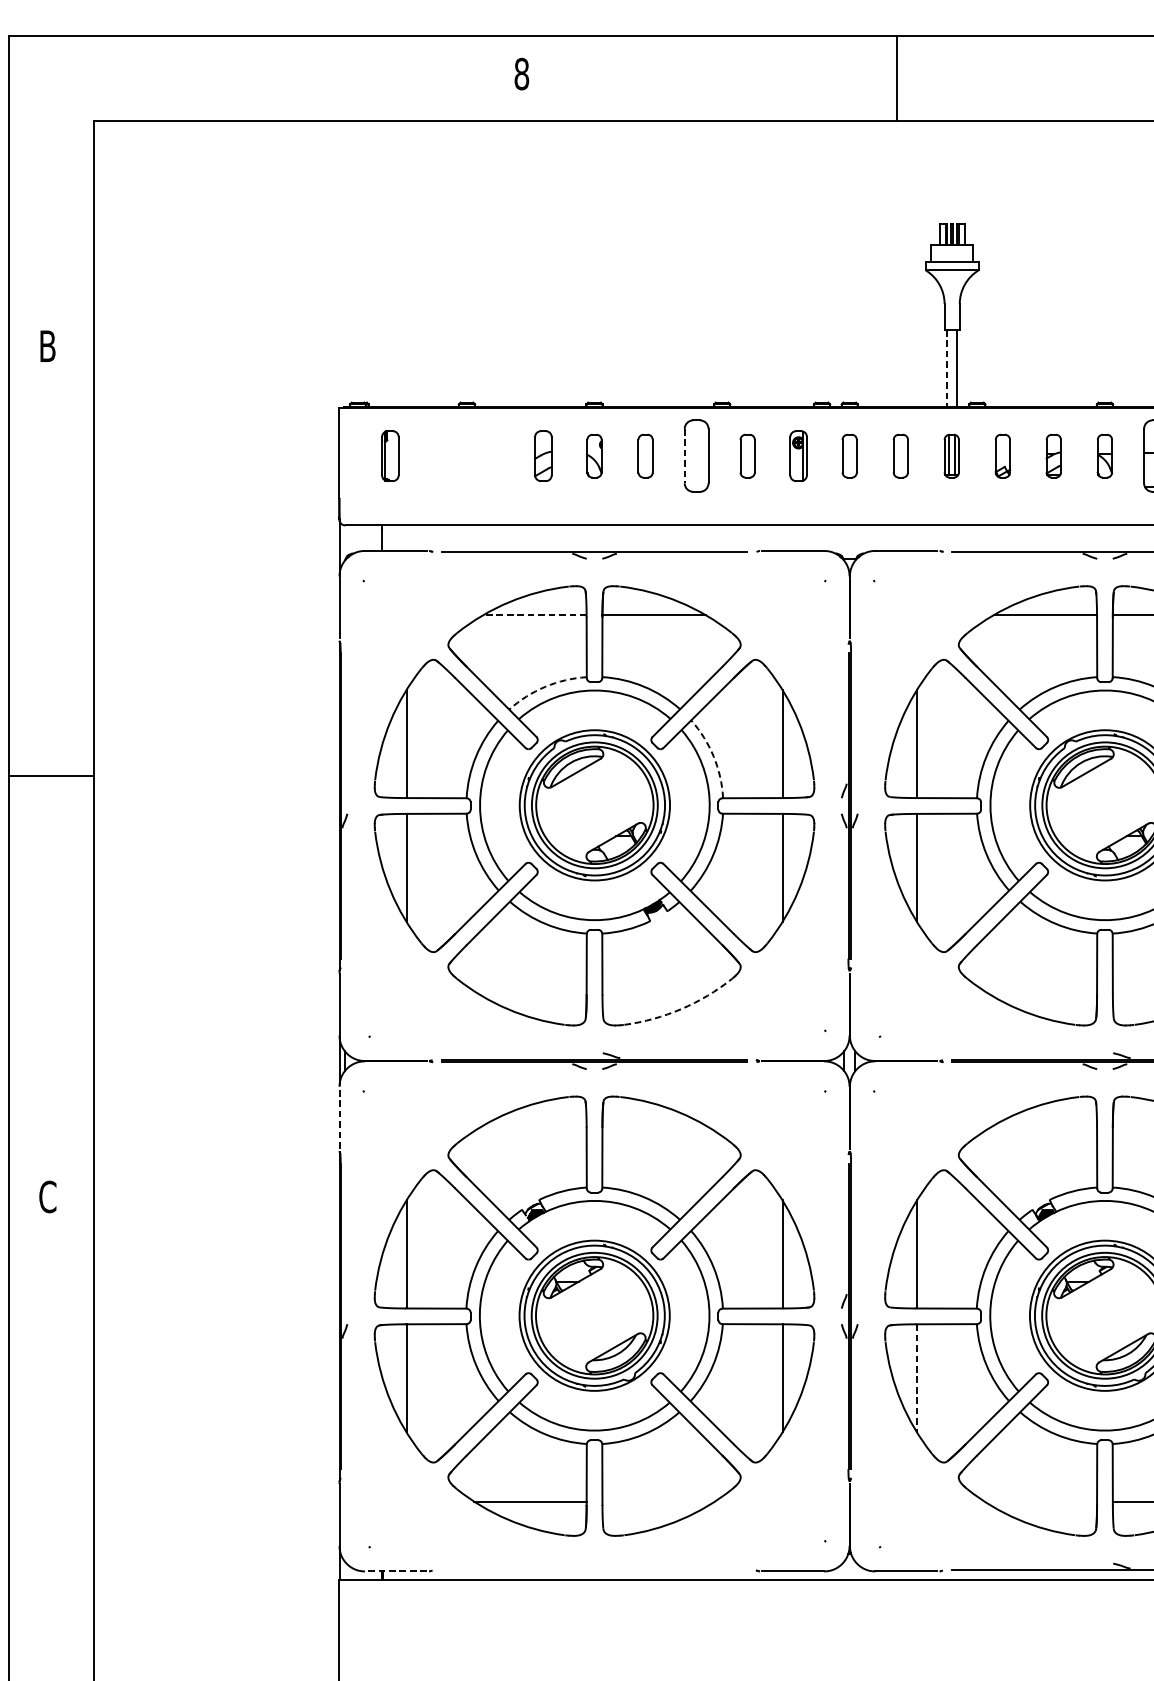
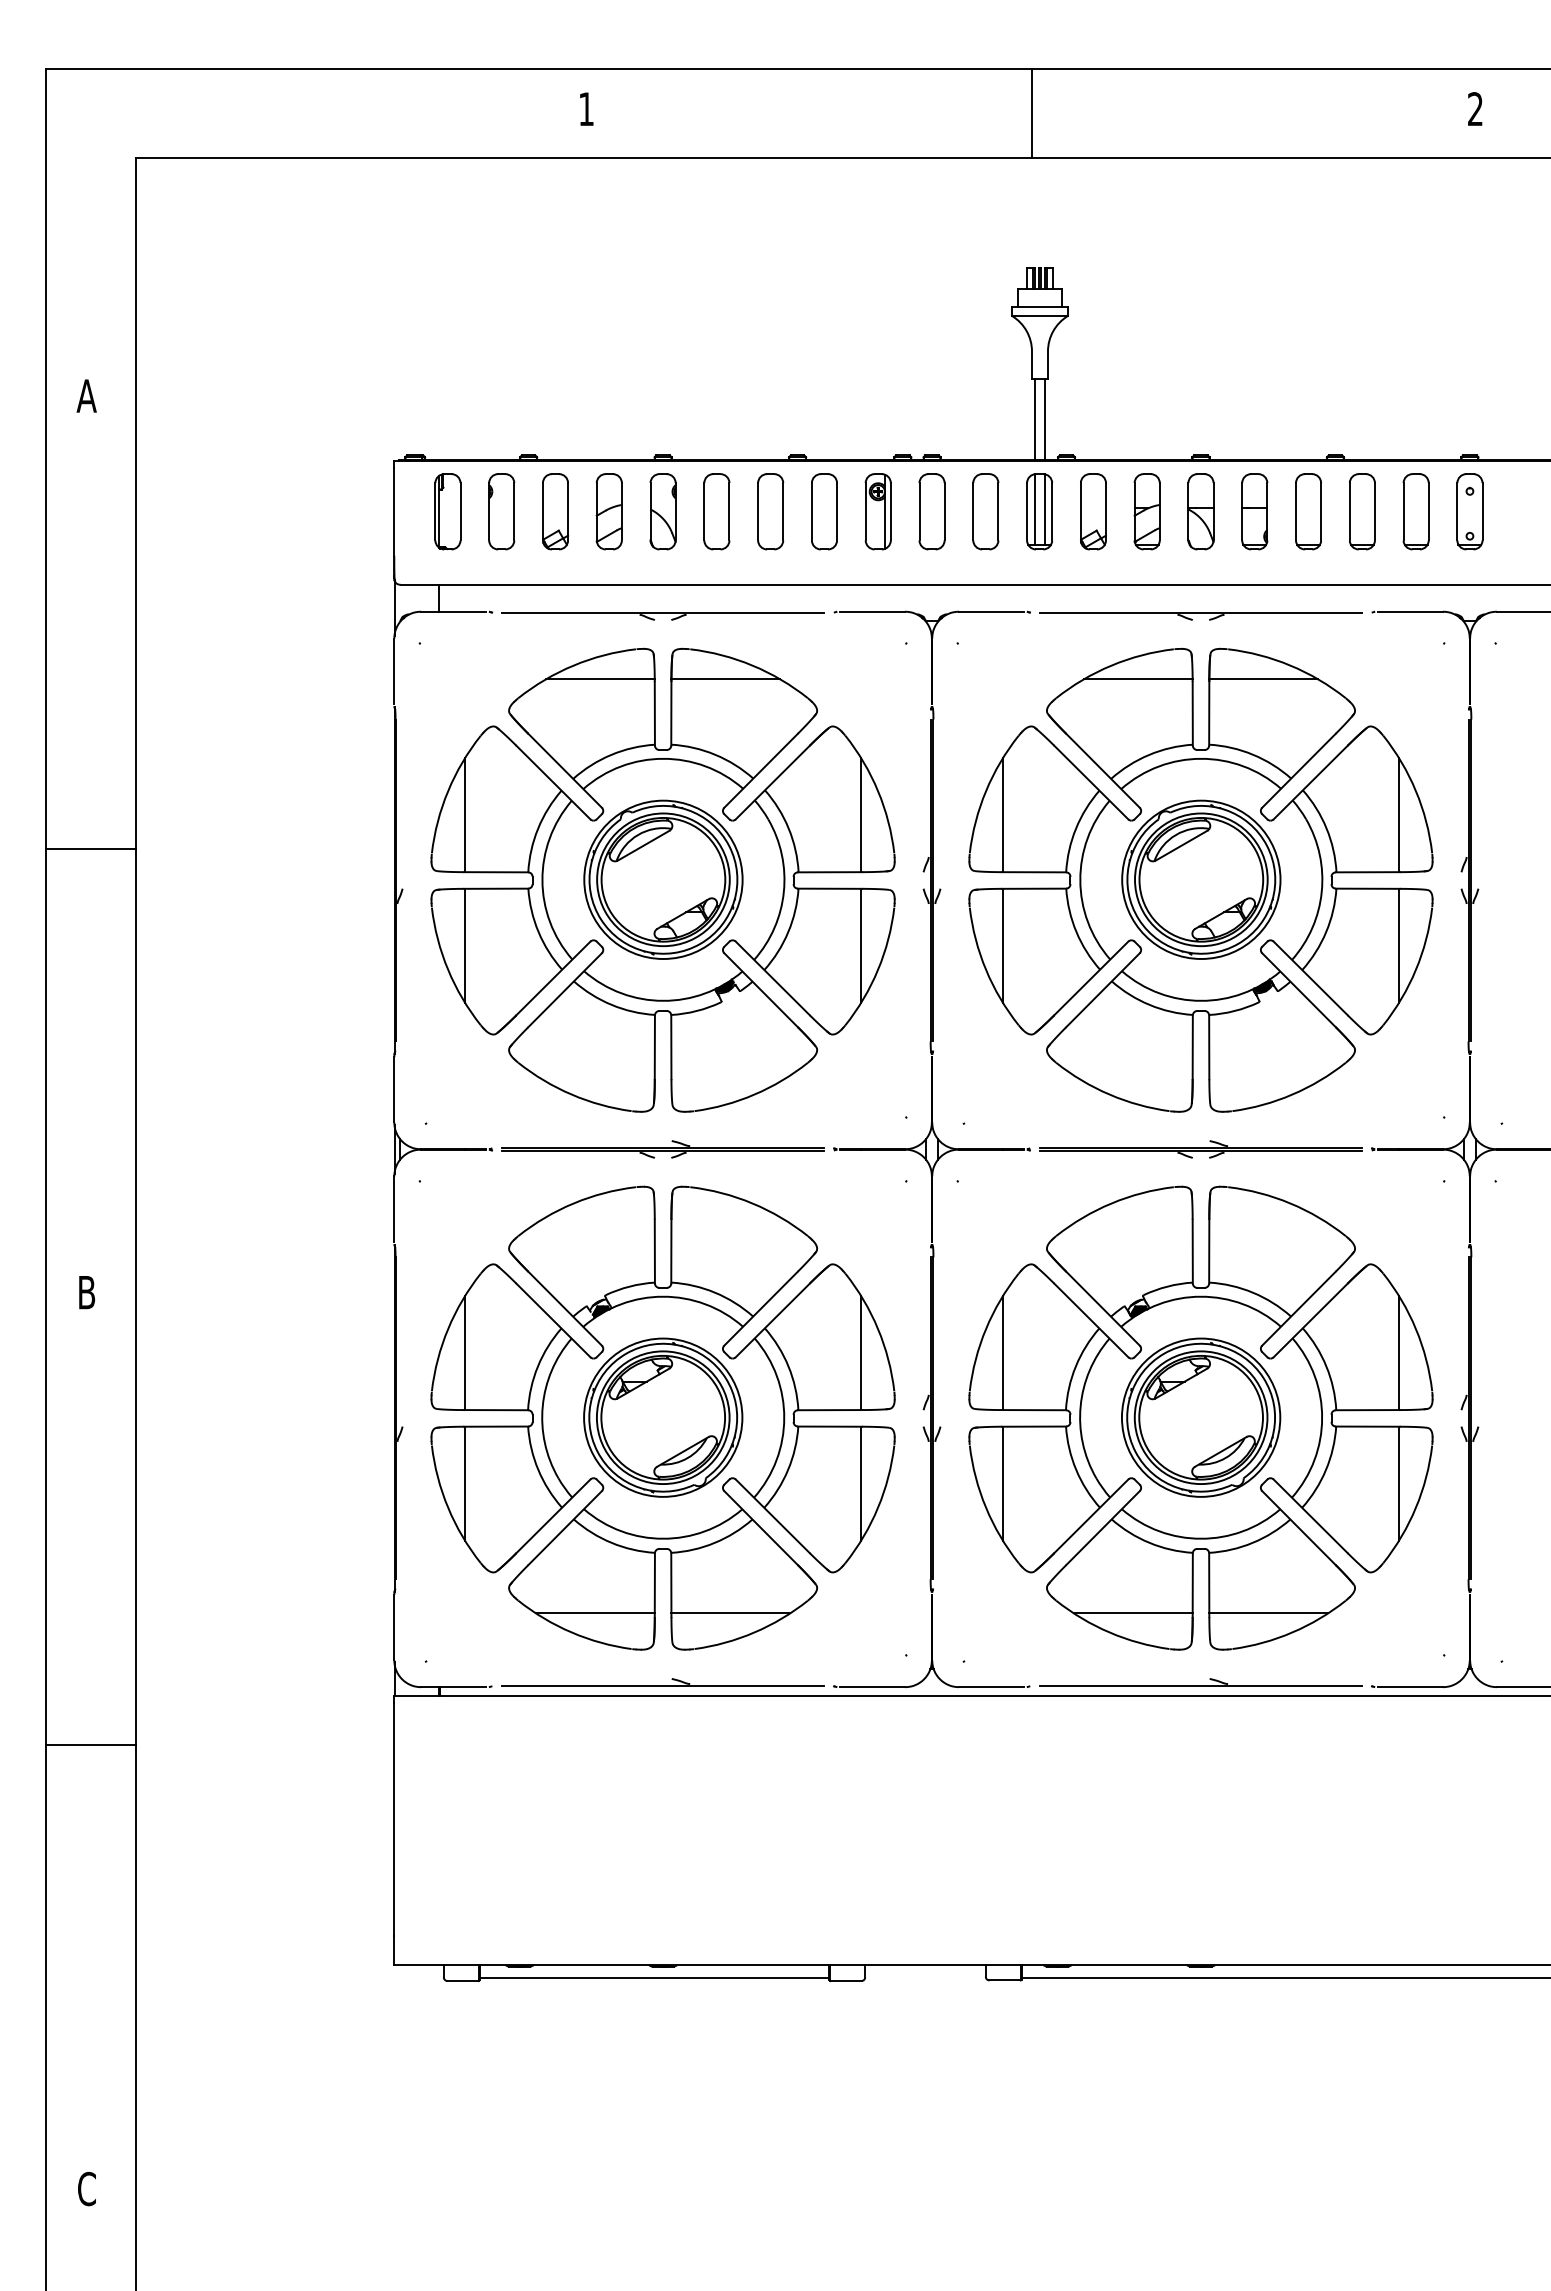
text: (521, 74) -> (586, 109), 8 -> 1
line: (896, 78) -> (1032, 113), moved
text: (47, 345) -> (86, 395), B -> A
line: (946, 368) -> (1034, 419), dashed -> solid
part: (389, 455) -> (447, 511), size x1.43
part: (441, 455) -> (501, 511), added
part: (492, 455) -> (555, 511), added
part: (542, 455) -> (608, 511), size x1.43
part: (593, 455) -> (662, 511), size x1.67
part: (645, 455) -> (716, 511), size x1.67
line: (685, 455) -> (758, 511), dashed -> solid
part: (747, 455) -> (824, 511), size x1.67
part: (797, 455) -> (877, 511), size x1.43
part: (849, 455) -> (931, 511), size x1.67
part: (900, 455) -> (985, 511), size x1.67
part: (951, 455) -> (1039, 511), size x1.67
part: (1002, 455) -> (1093, 511), size x1.67
part: (1053, 455) -> (1146, 511), size x1.67
part: (1104, 455) -> (1200, 511), size x1.67
line: (534, 615) -> (599, 679), dashed -> solid
arc: (545, 686) -> (611, 754), dashed -> solid
arc: (713, 756) -> (788, 828), dashed -> solid
arc: (681, 1009) -> (754, 1094), dashed -> solid
line: (339, 1118) -> (394, 1209), dashed -> solid
text: (47, 1196) -> (86, 1292), C -> B
line: (916, 1378) -> (1002, 1483), dashed -> solid
line: (658, 1501) -> (730, 1613), added
line: (1039, 1501) -> (1132, 1613), added
part: (593, 1567) -> (662, 1682), added
line: (395, 1571) -> (453, 1687), dashed -> solid
line: (51, 1626) -> (90, 1745), added

